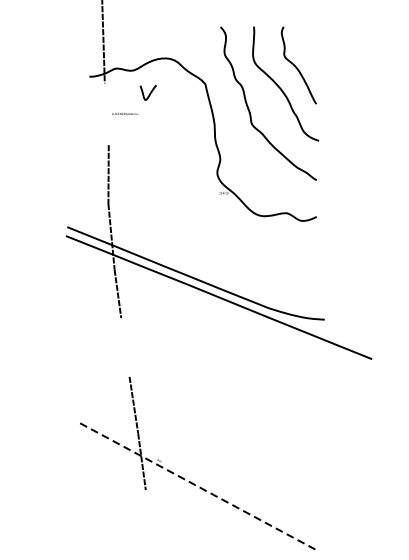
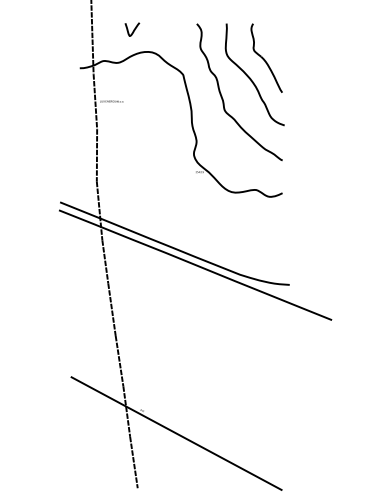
curve: (149, 92) -> (133, 29), moved
line: (106, 114) -> (95, 101), added
line: (124, 347) -> (111, 309), added
line: (198, 486) -> (177, 433), dashed -> solid
line: (149, 518) -> (133, 462), added

